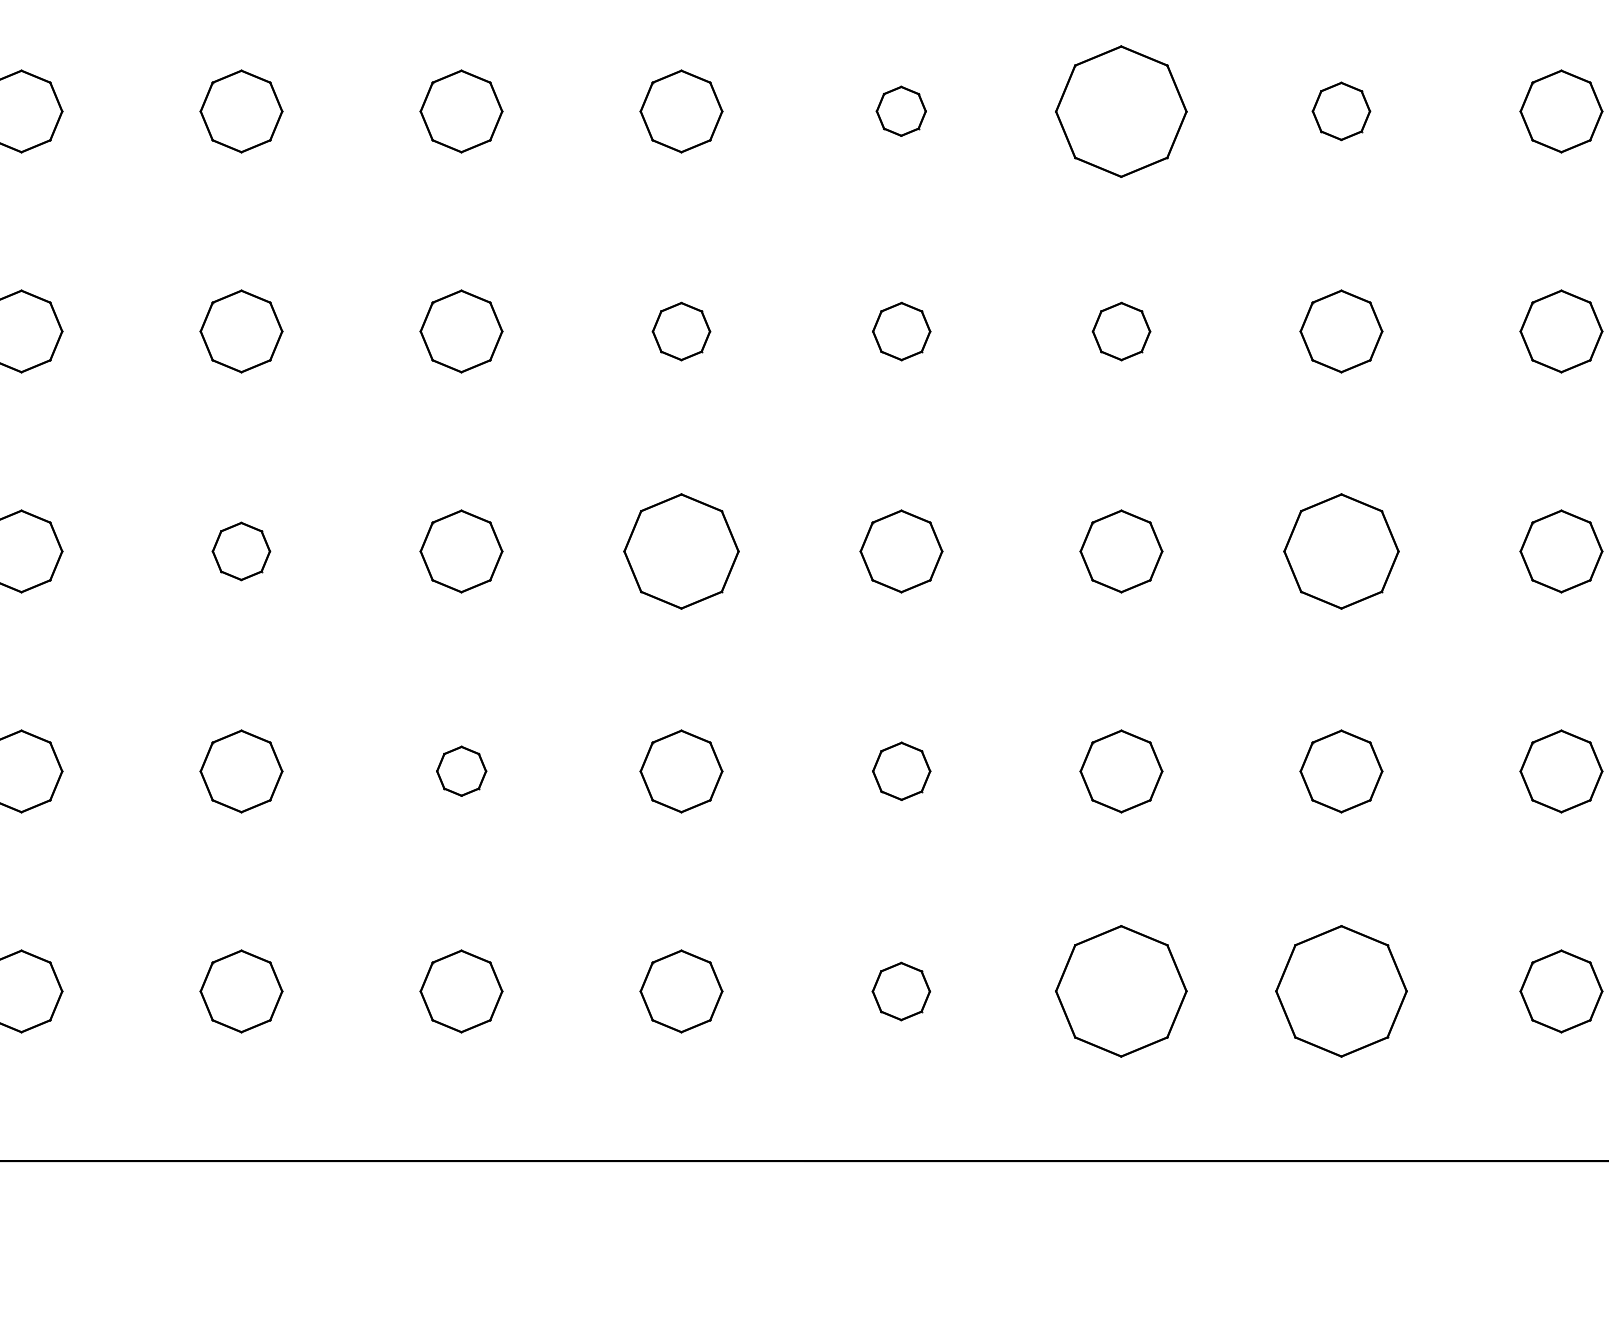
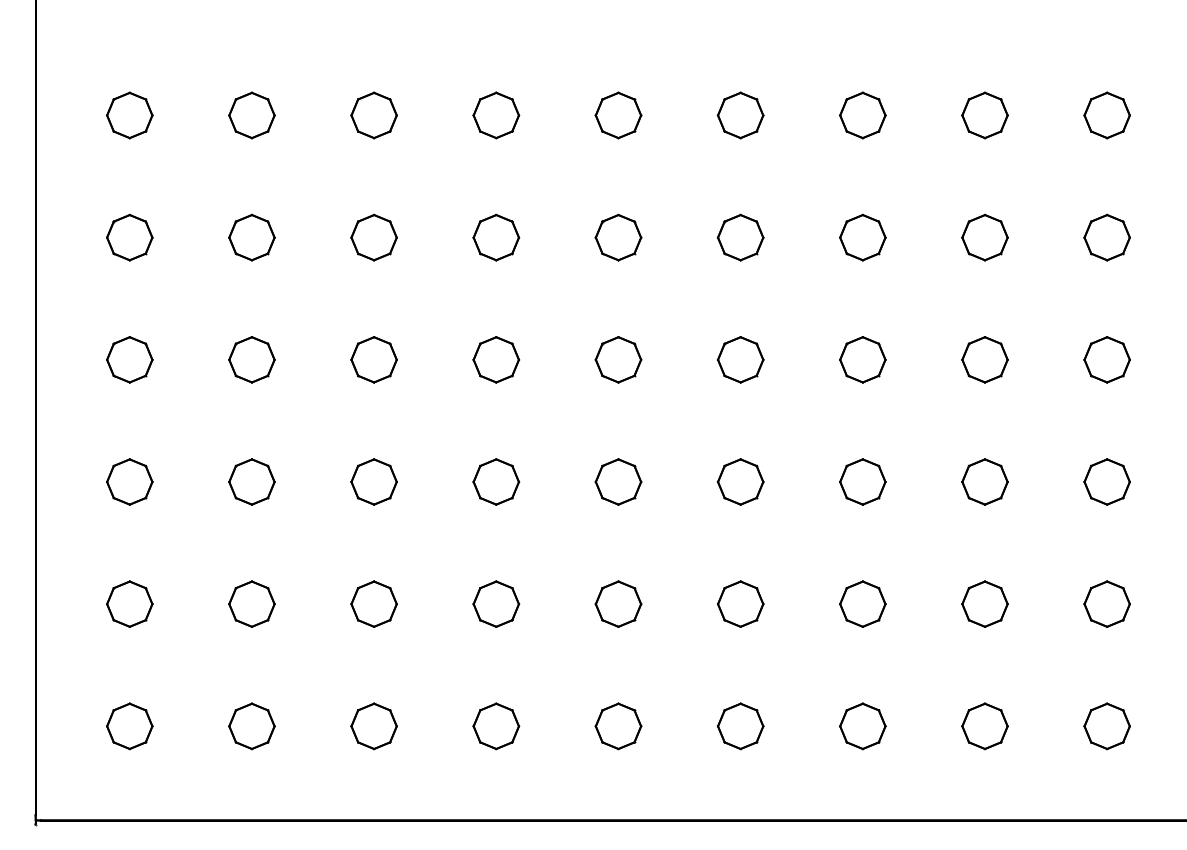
part: (901, 111) -> (740, 237), size x1.67
part: (1120, 111) -> (862, 237), size x0.62
part: (1340, 111) -> (984, 237), size x1.43
part: (681, 330) -> (618, 359), size x1.43
part: (901, 330) -> (740, 359), size x1.43
part: (1120, 330) -> (862, 359), size x1.43
part: (240, 550) -> (373, 481), size x1.43
part: (681, 550) -> (618, 481), size x0.71
part: (1340, 550) -> (984, 481), size x0.71
part: (461, 770) -> (496, 603), size x1.67
part: (901, 770) -> (740, 603), size x1.43
part: (901, 991) -> (740, 726), size x1.43
part: (1120, 991) -> (862, 726), size x0.62
part: (1340, 991) -> (984, 726), size x0.62

